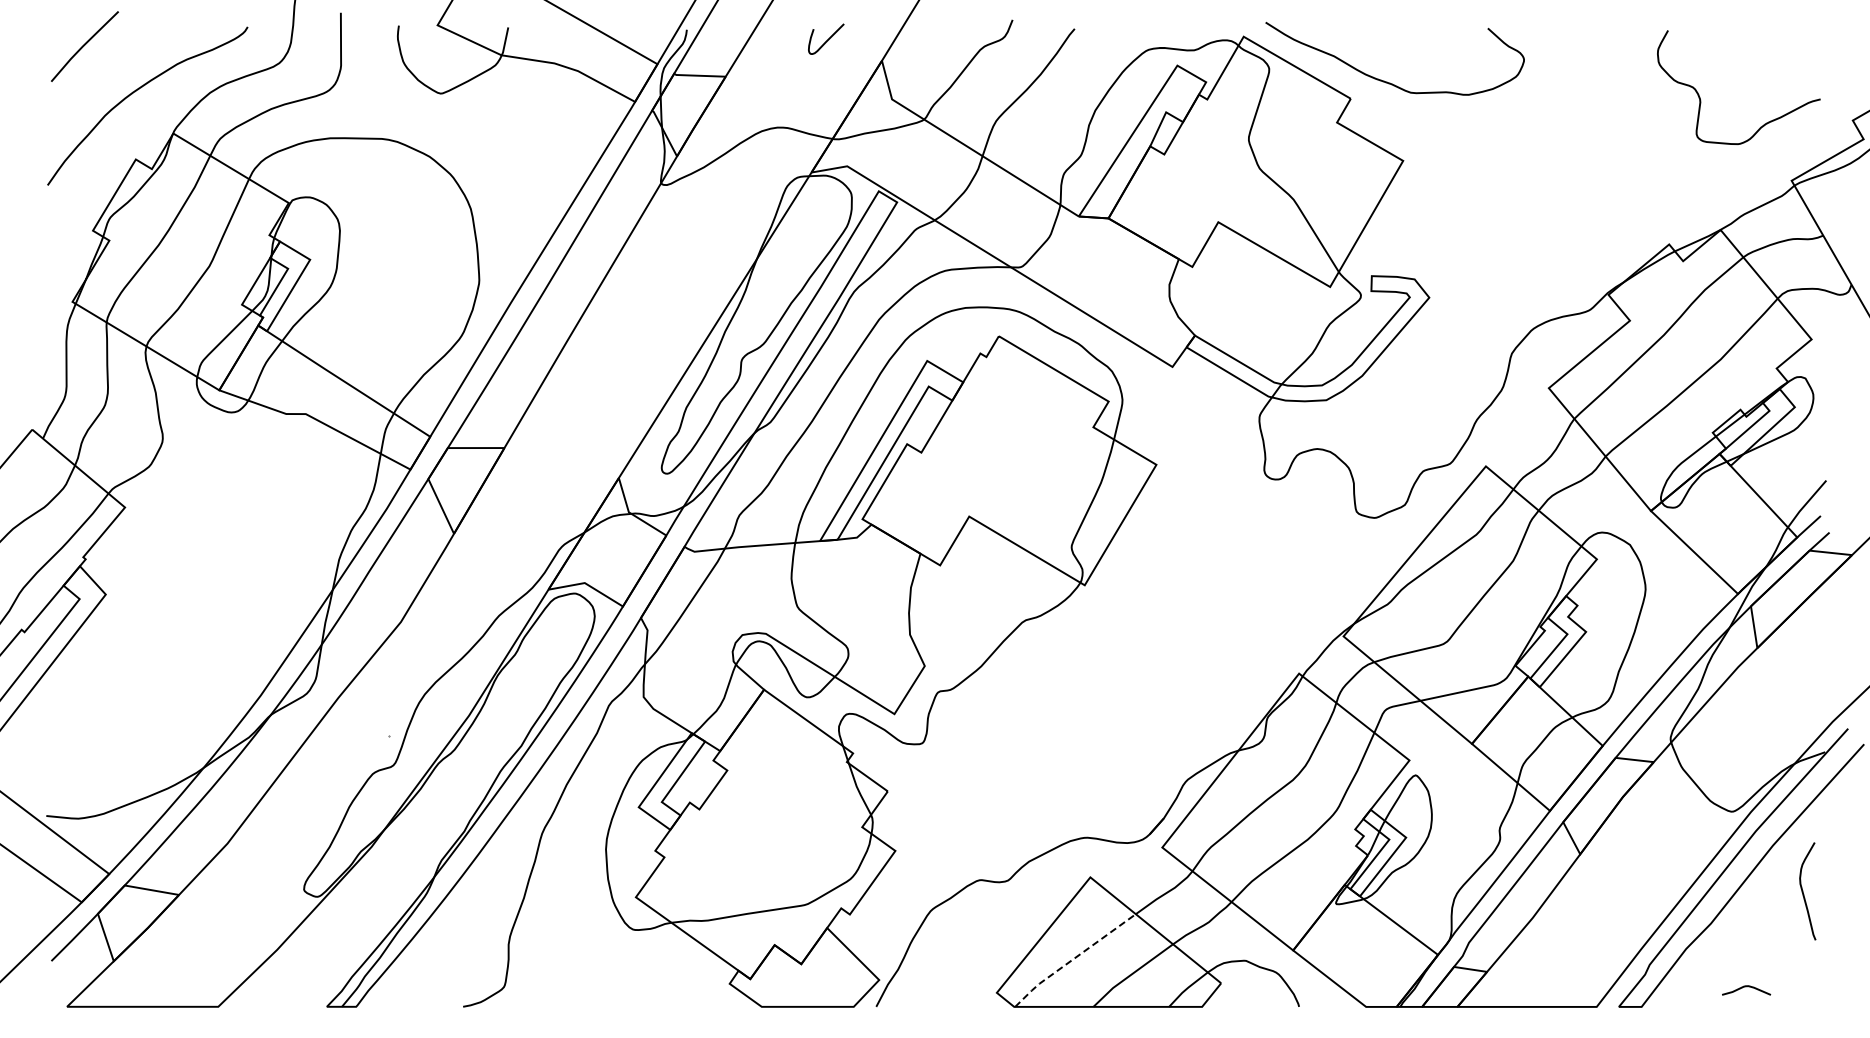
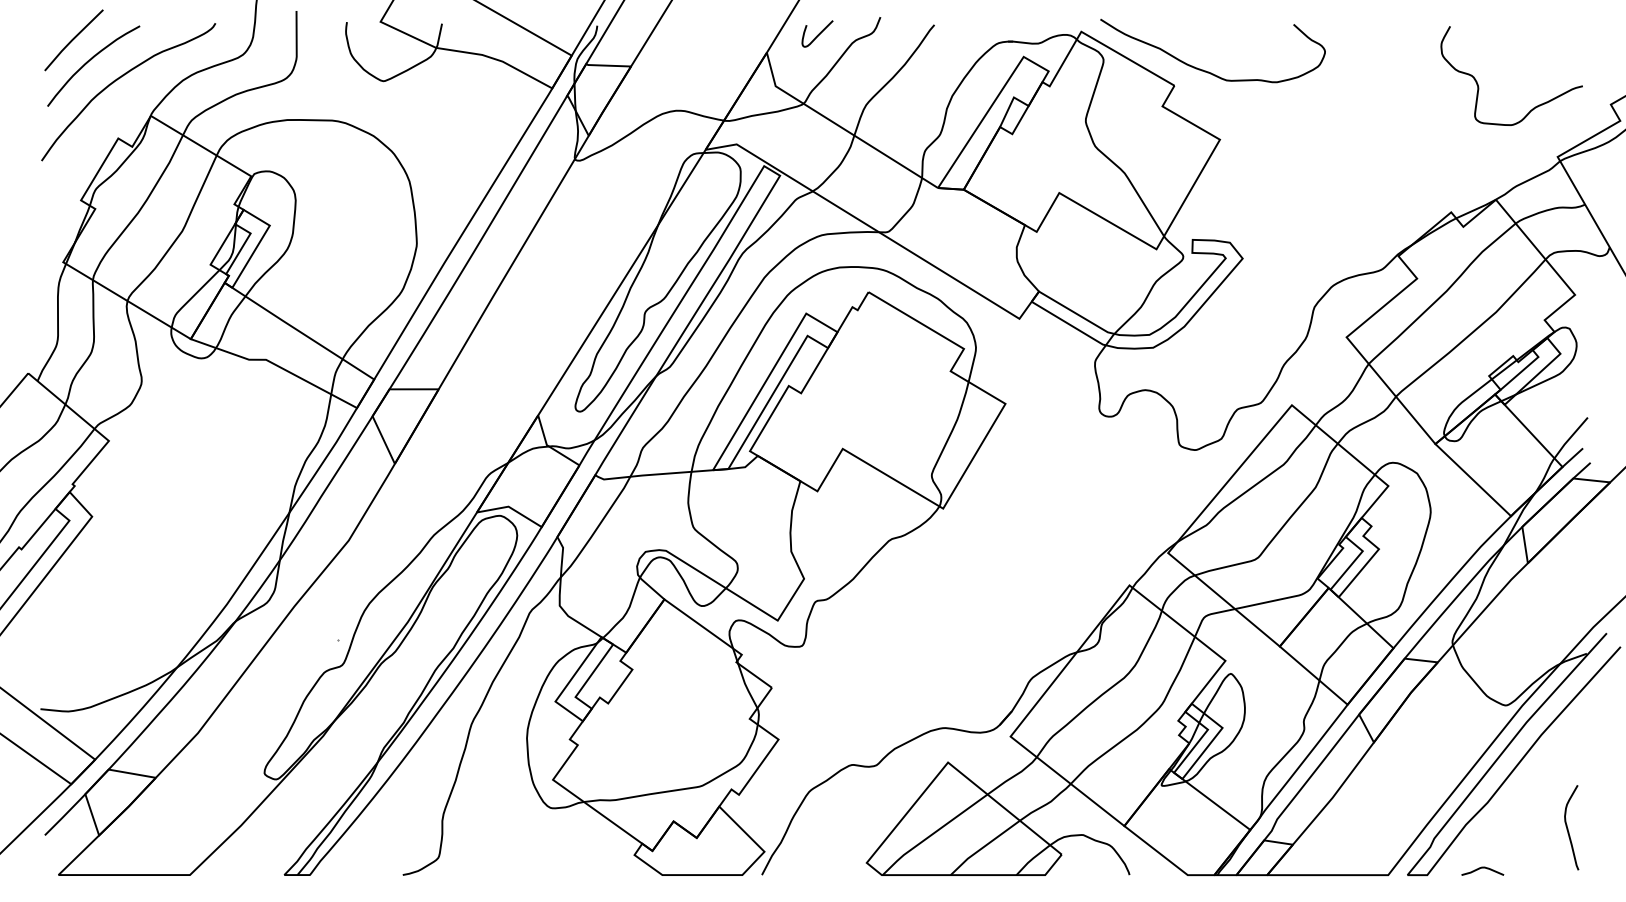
curve: (827, 39) -> (818, 34), moved
curve: (102, 71) -> (89, 61), added
curve: (1803, 891) -> (1567, 827), moved
line: (1072, 959) -> (932, 833), dashed -> solid
curve: (1746, 987) -> (1482, 868), moved

